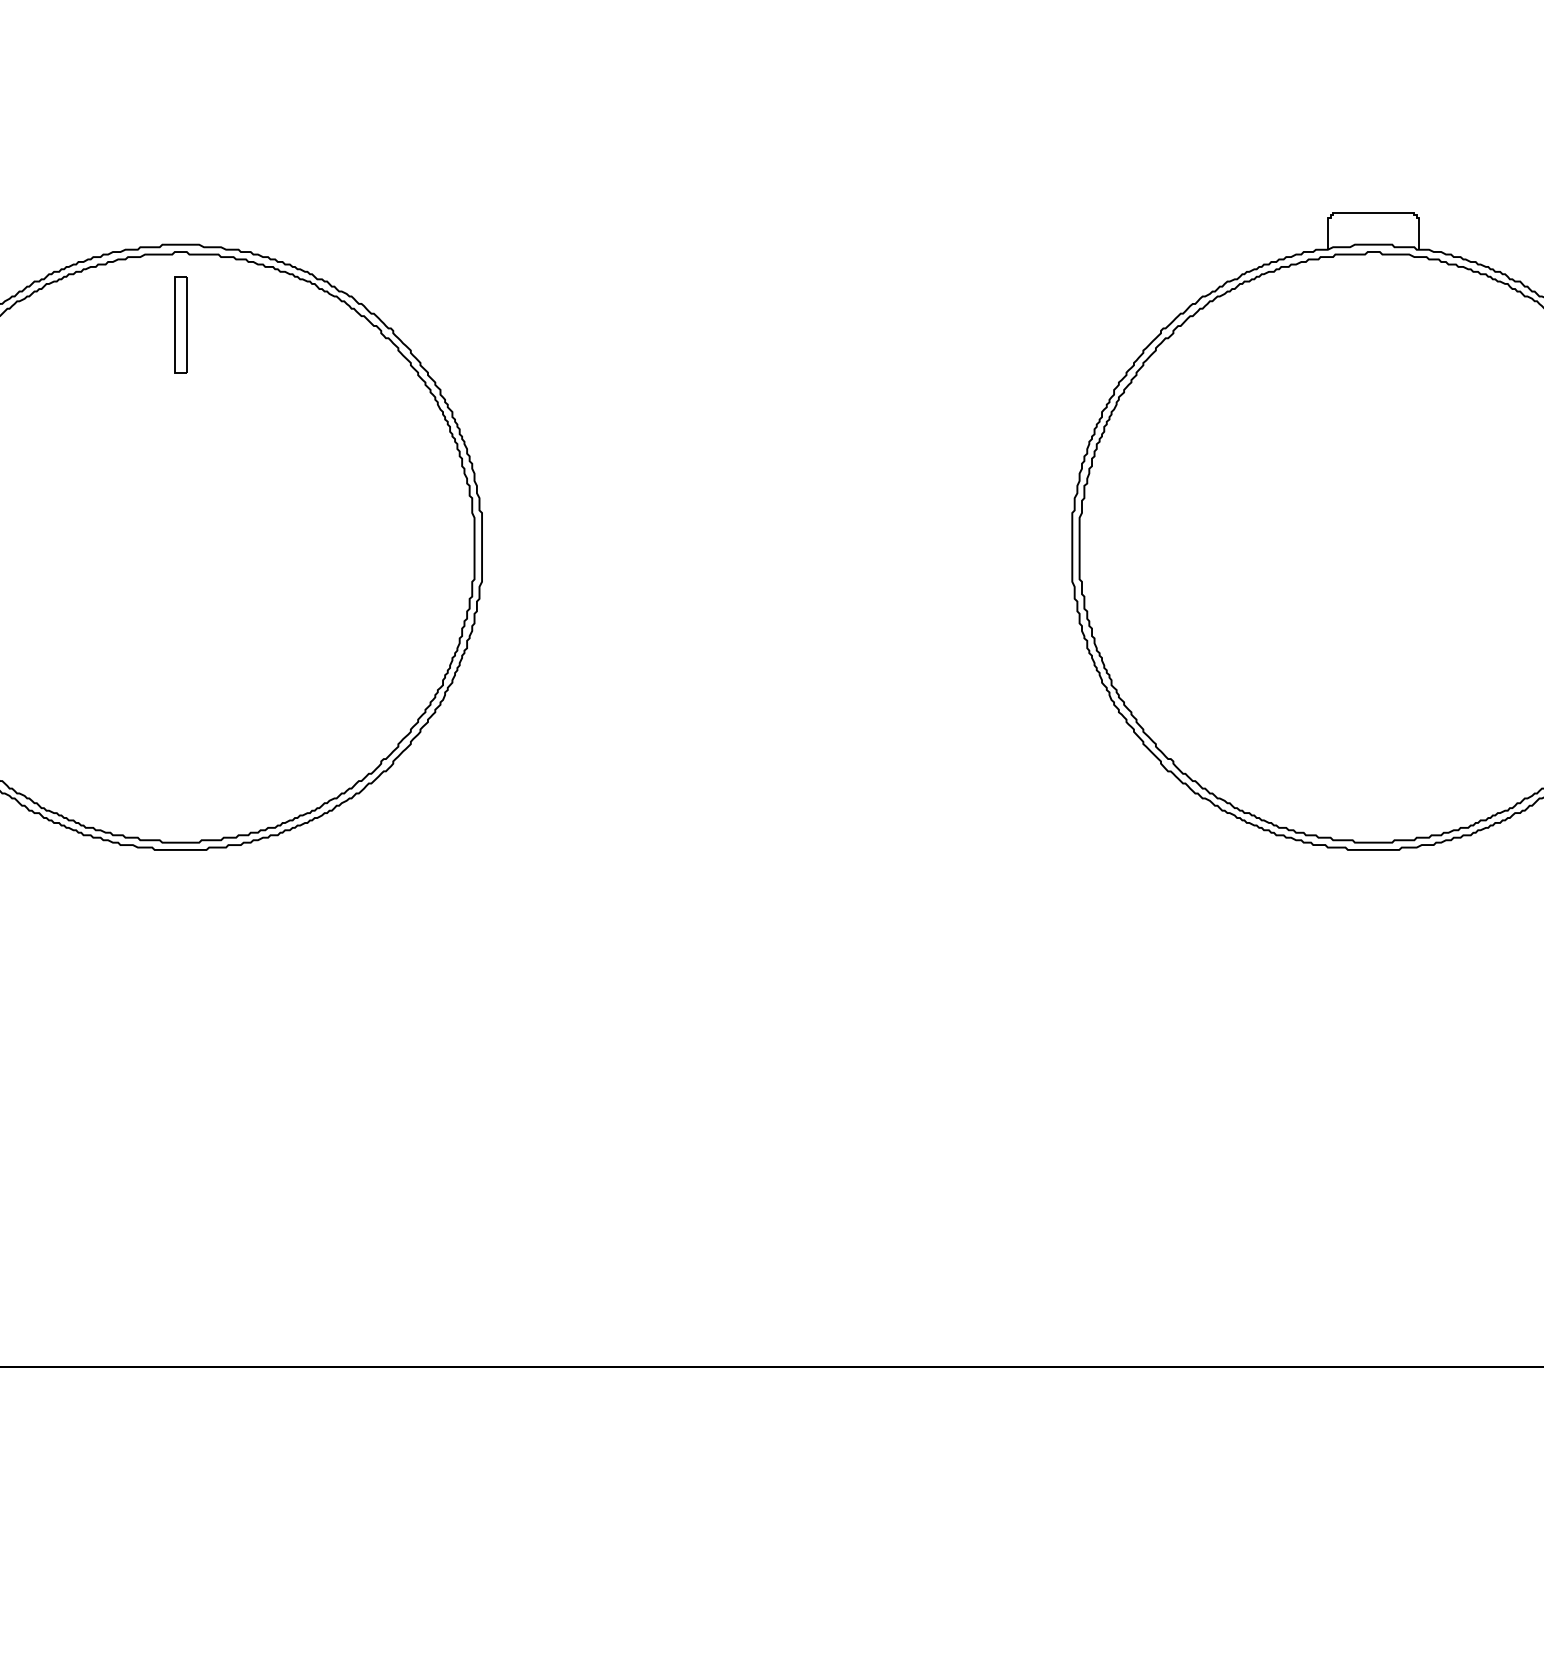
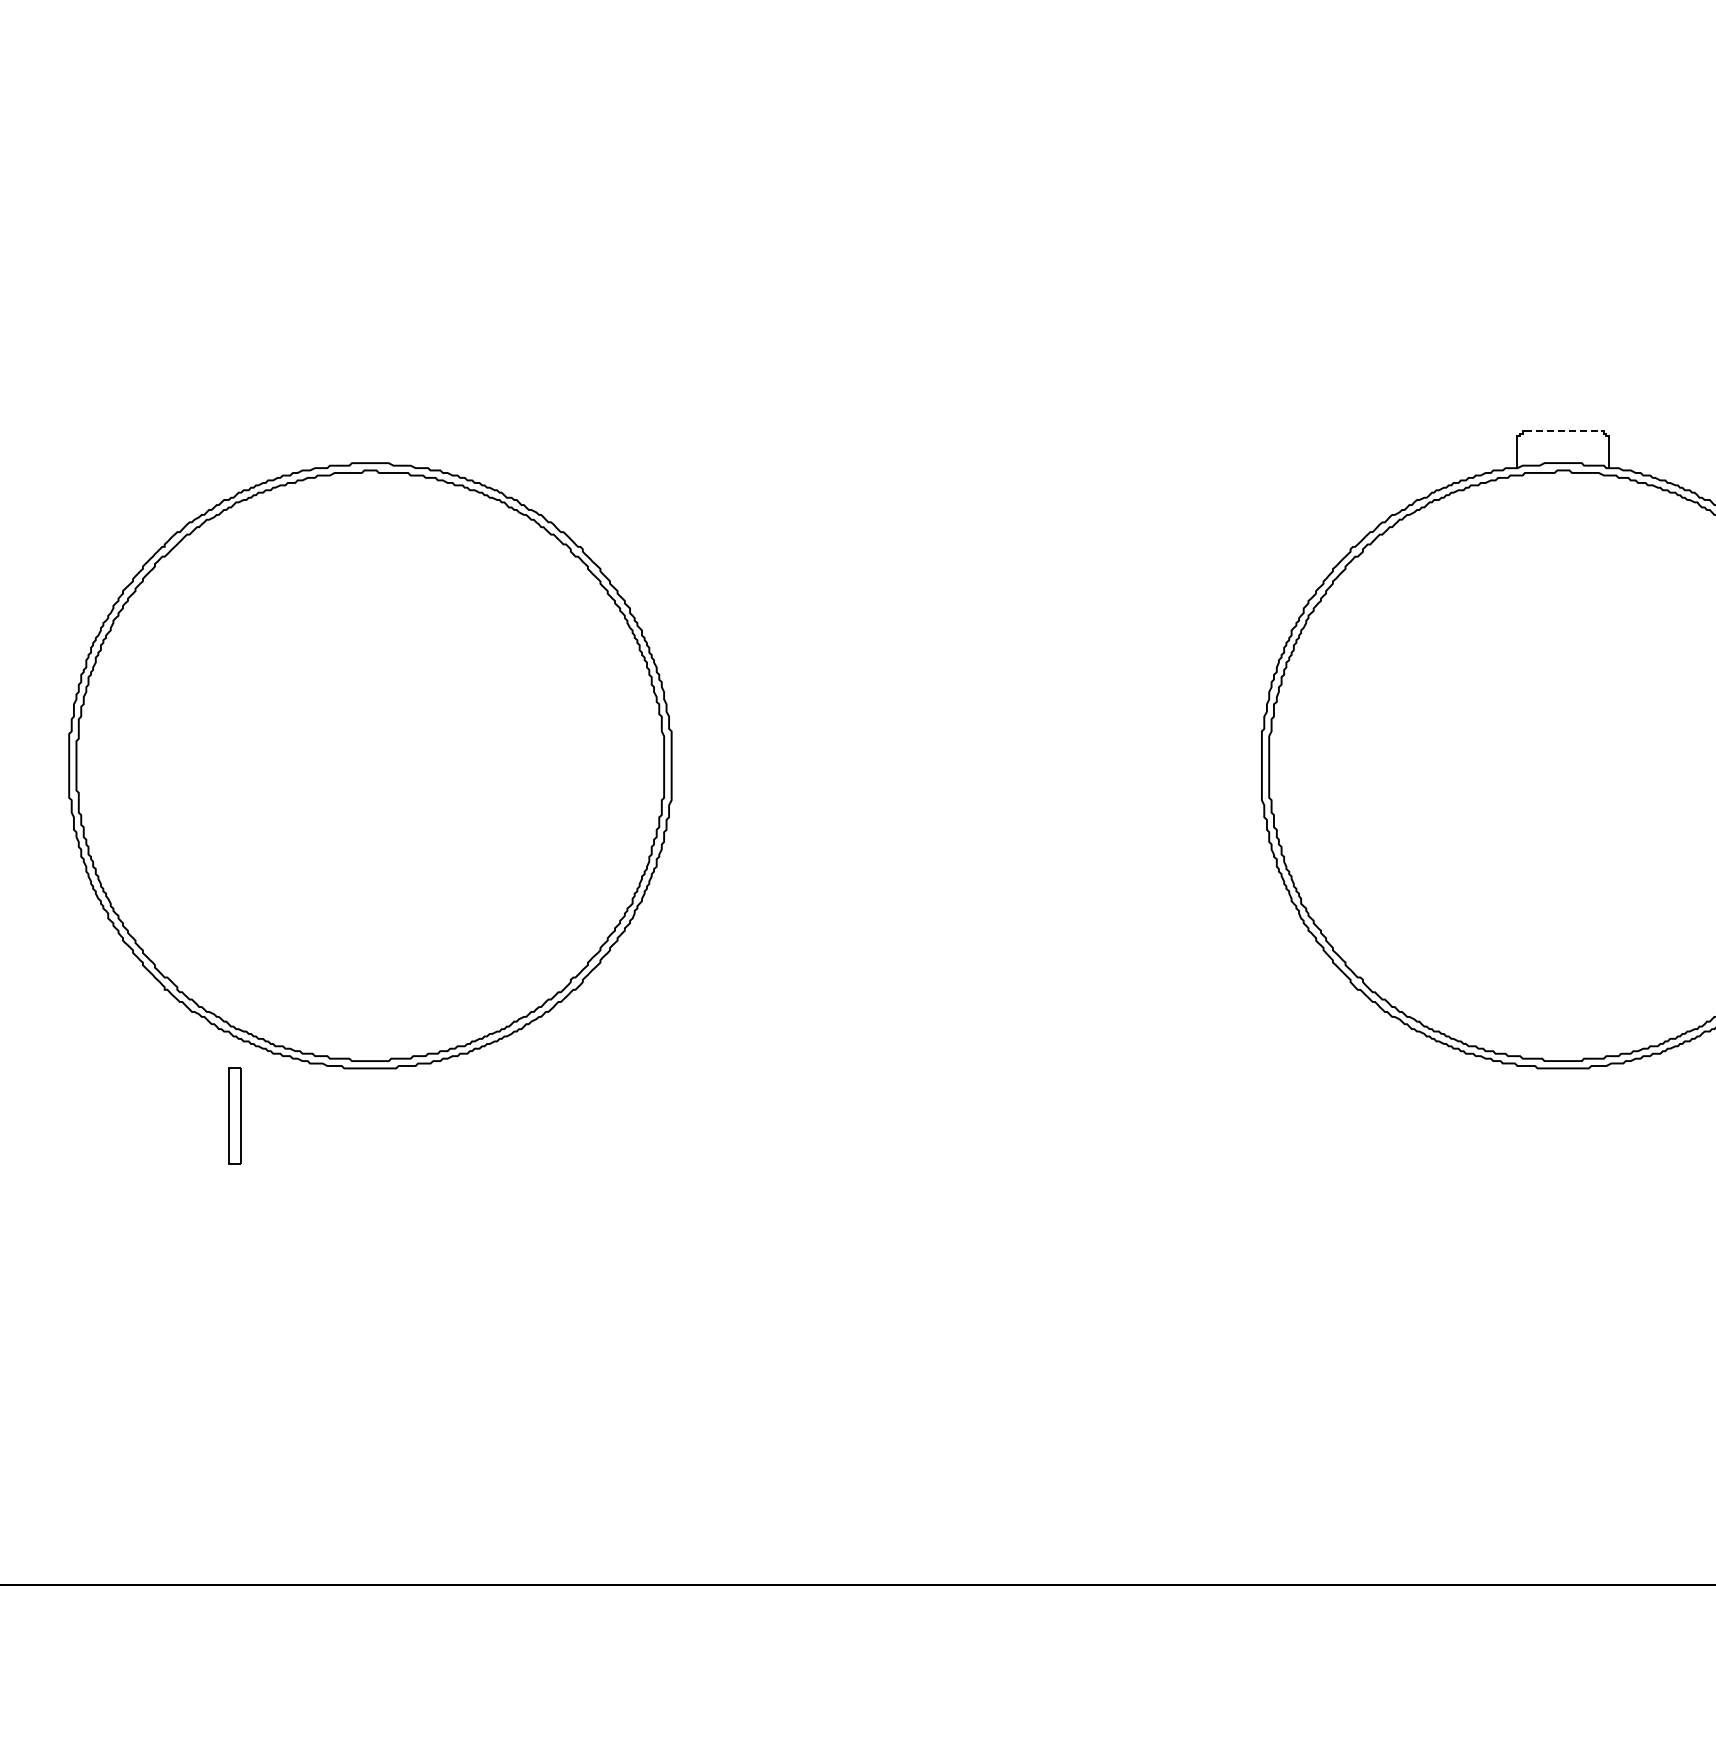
line: (1373, 213) -> (1563, 431), solid -> dashed
part: (179, 324) -> (234, 1115), moved

